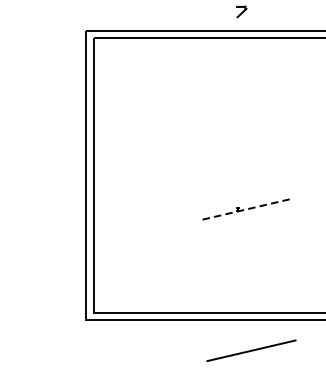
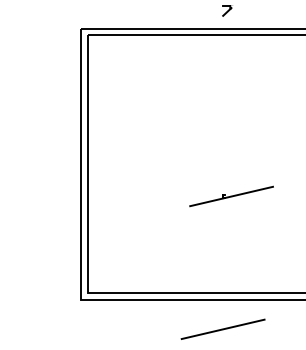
line: (246, 209) -> (231, 196), dashed -> solid
line: (250, 349) -> (222, 328), moved

